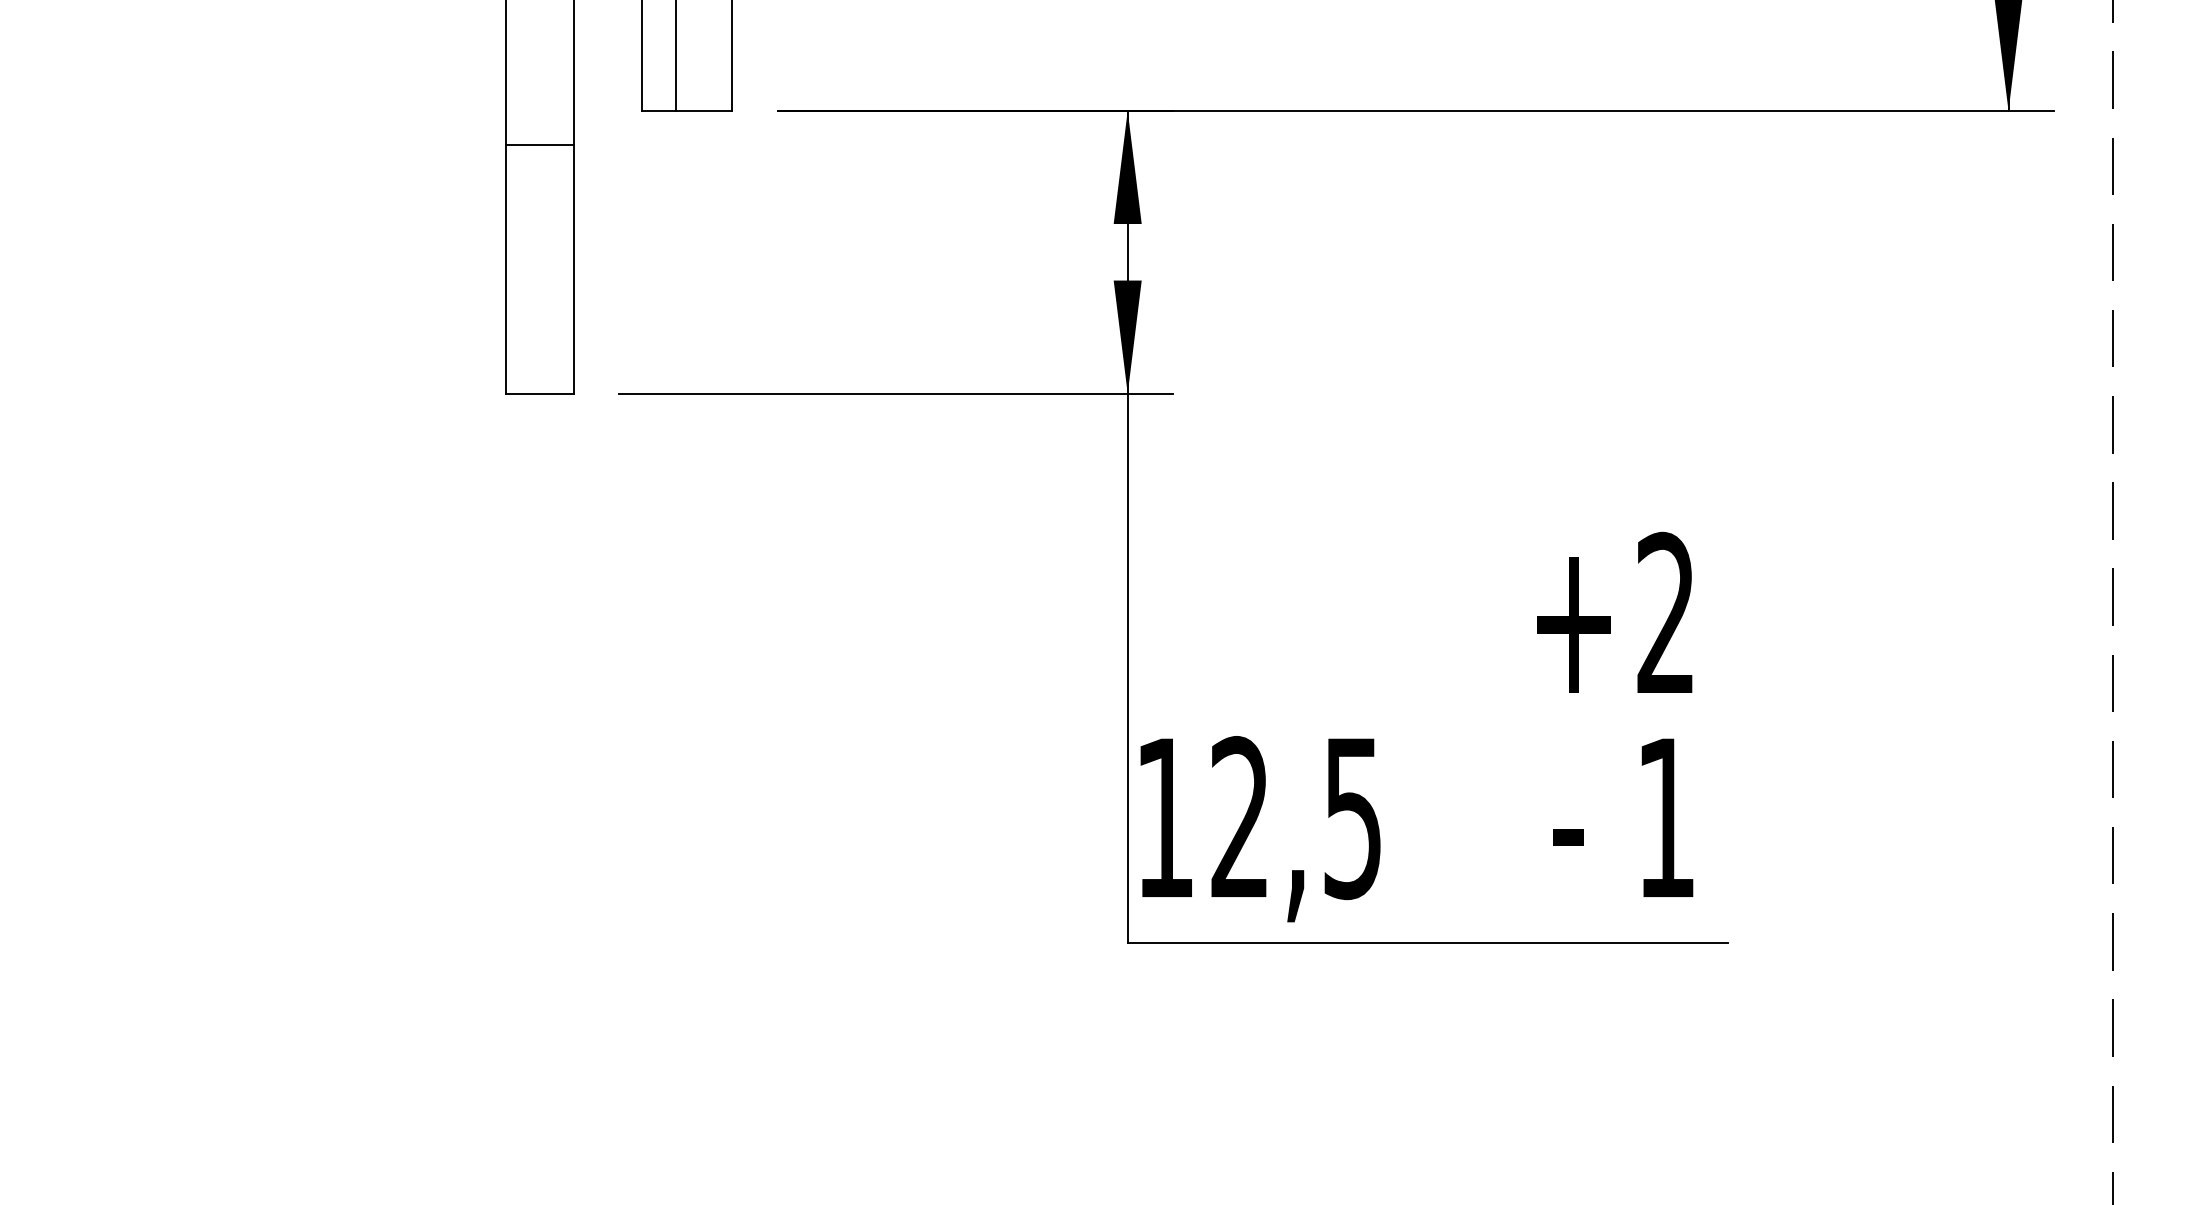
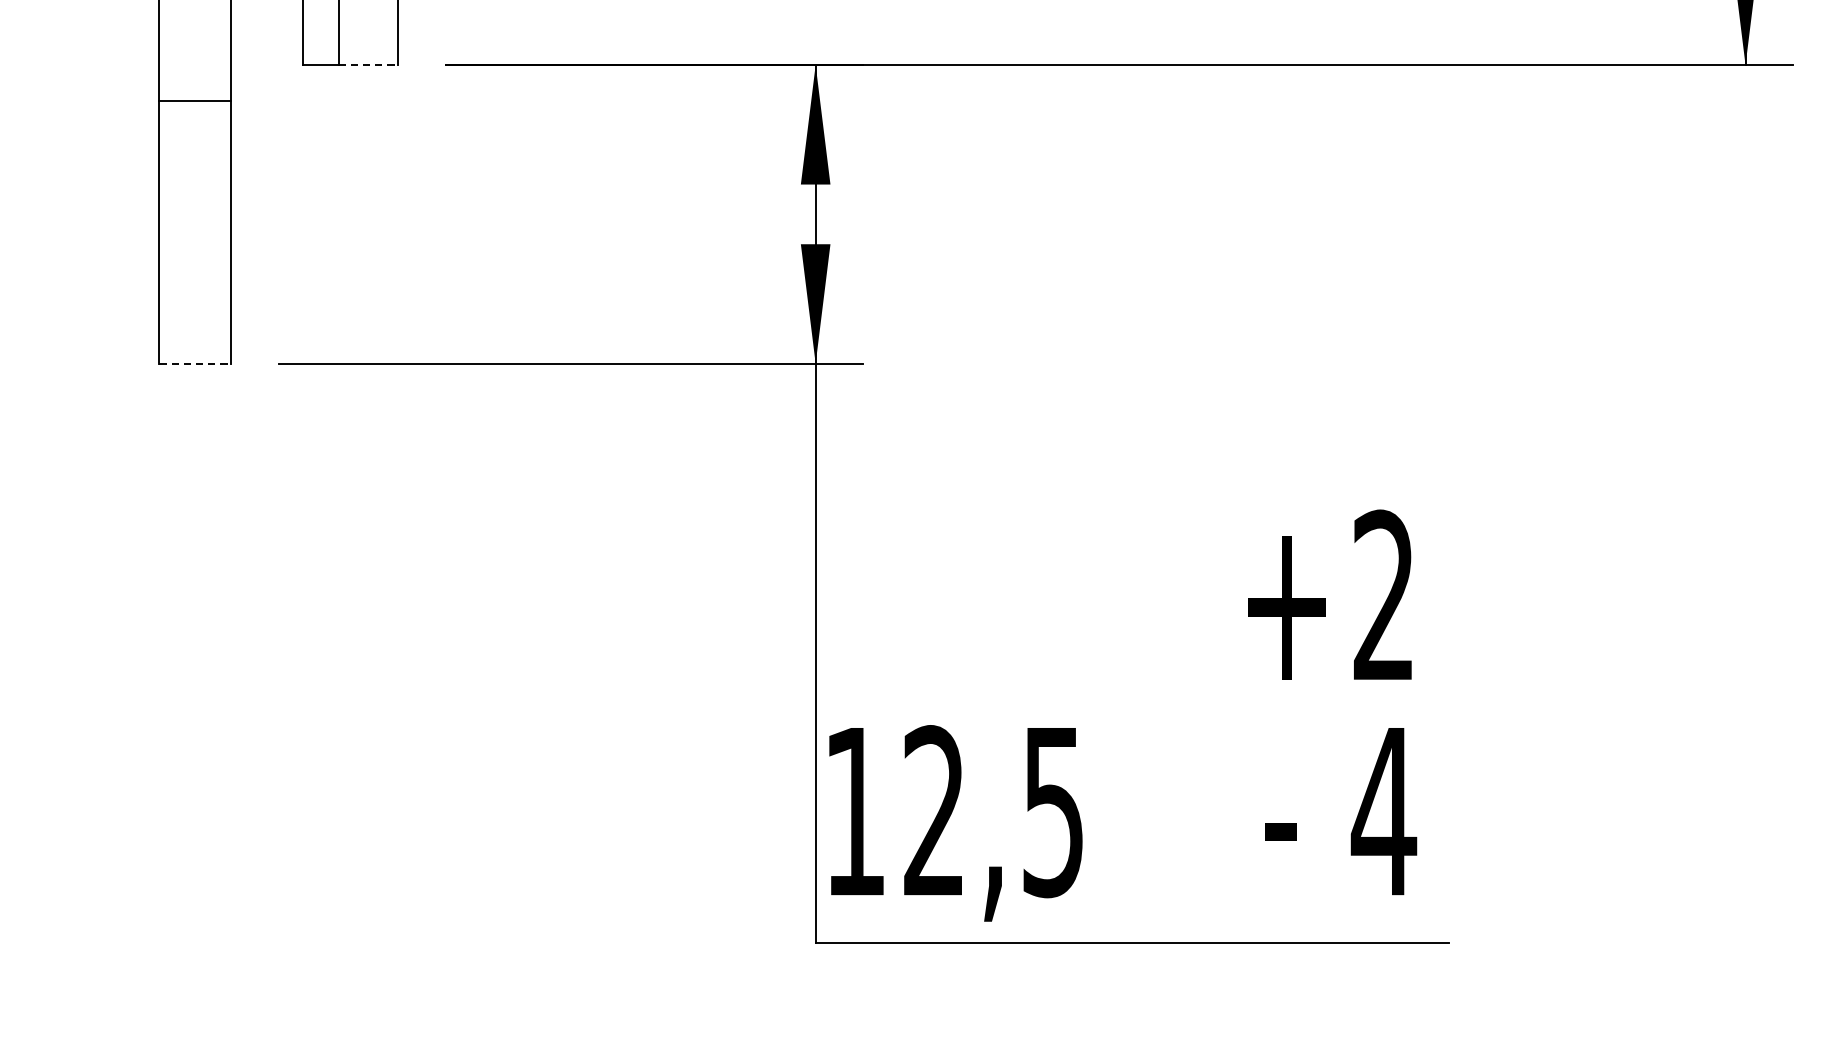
line: (704, 110) -> (368, 64), solid -> dashed
line: (540, 393) -> (195, 363), solid -> dashed
text: (1665, 817) -> (1383, 811), 1 -> 4

